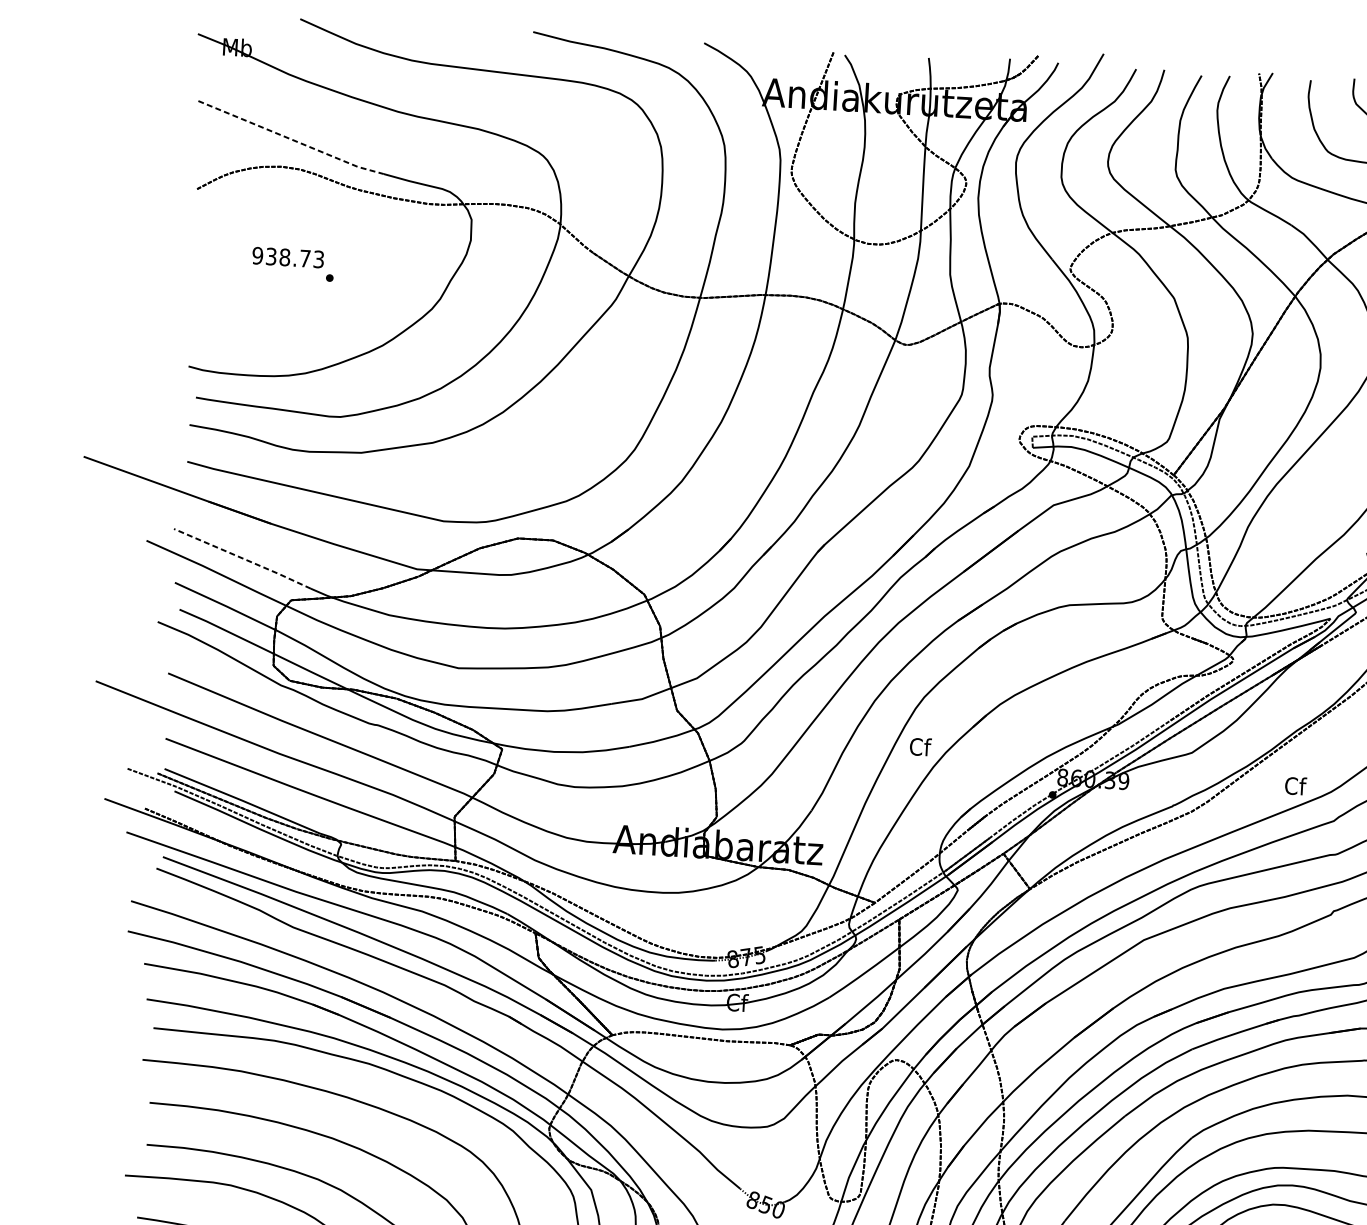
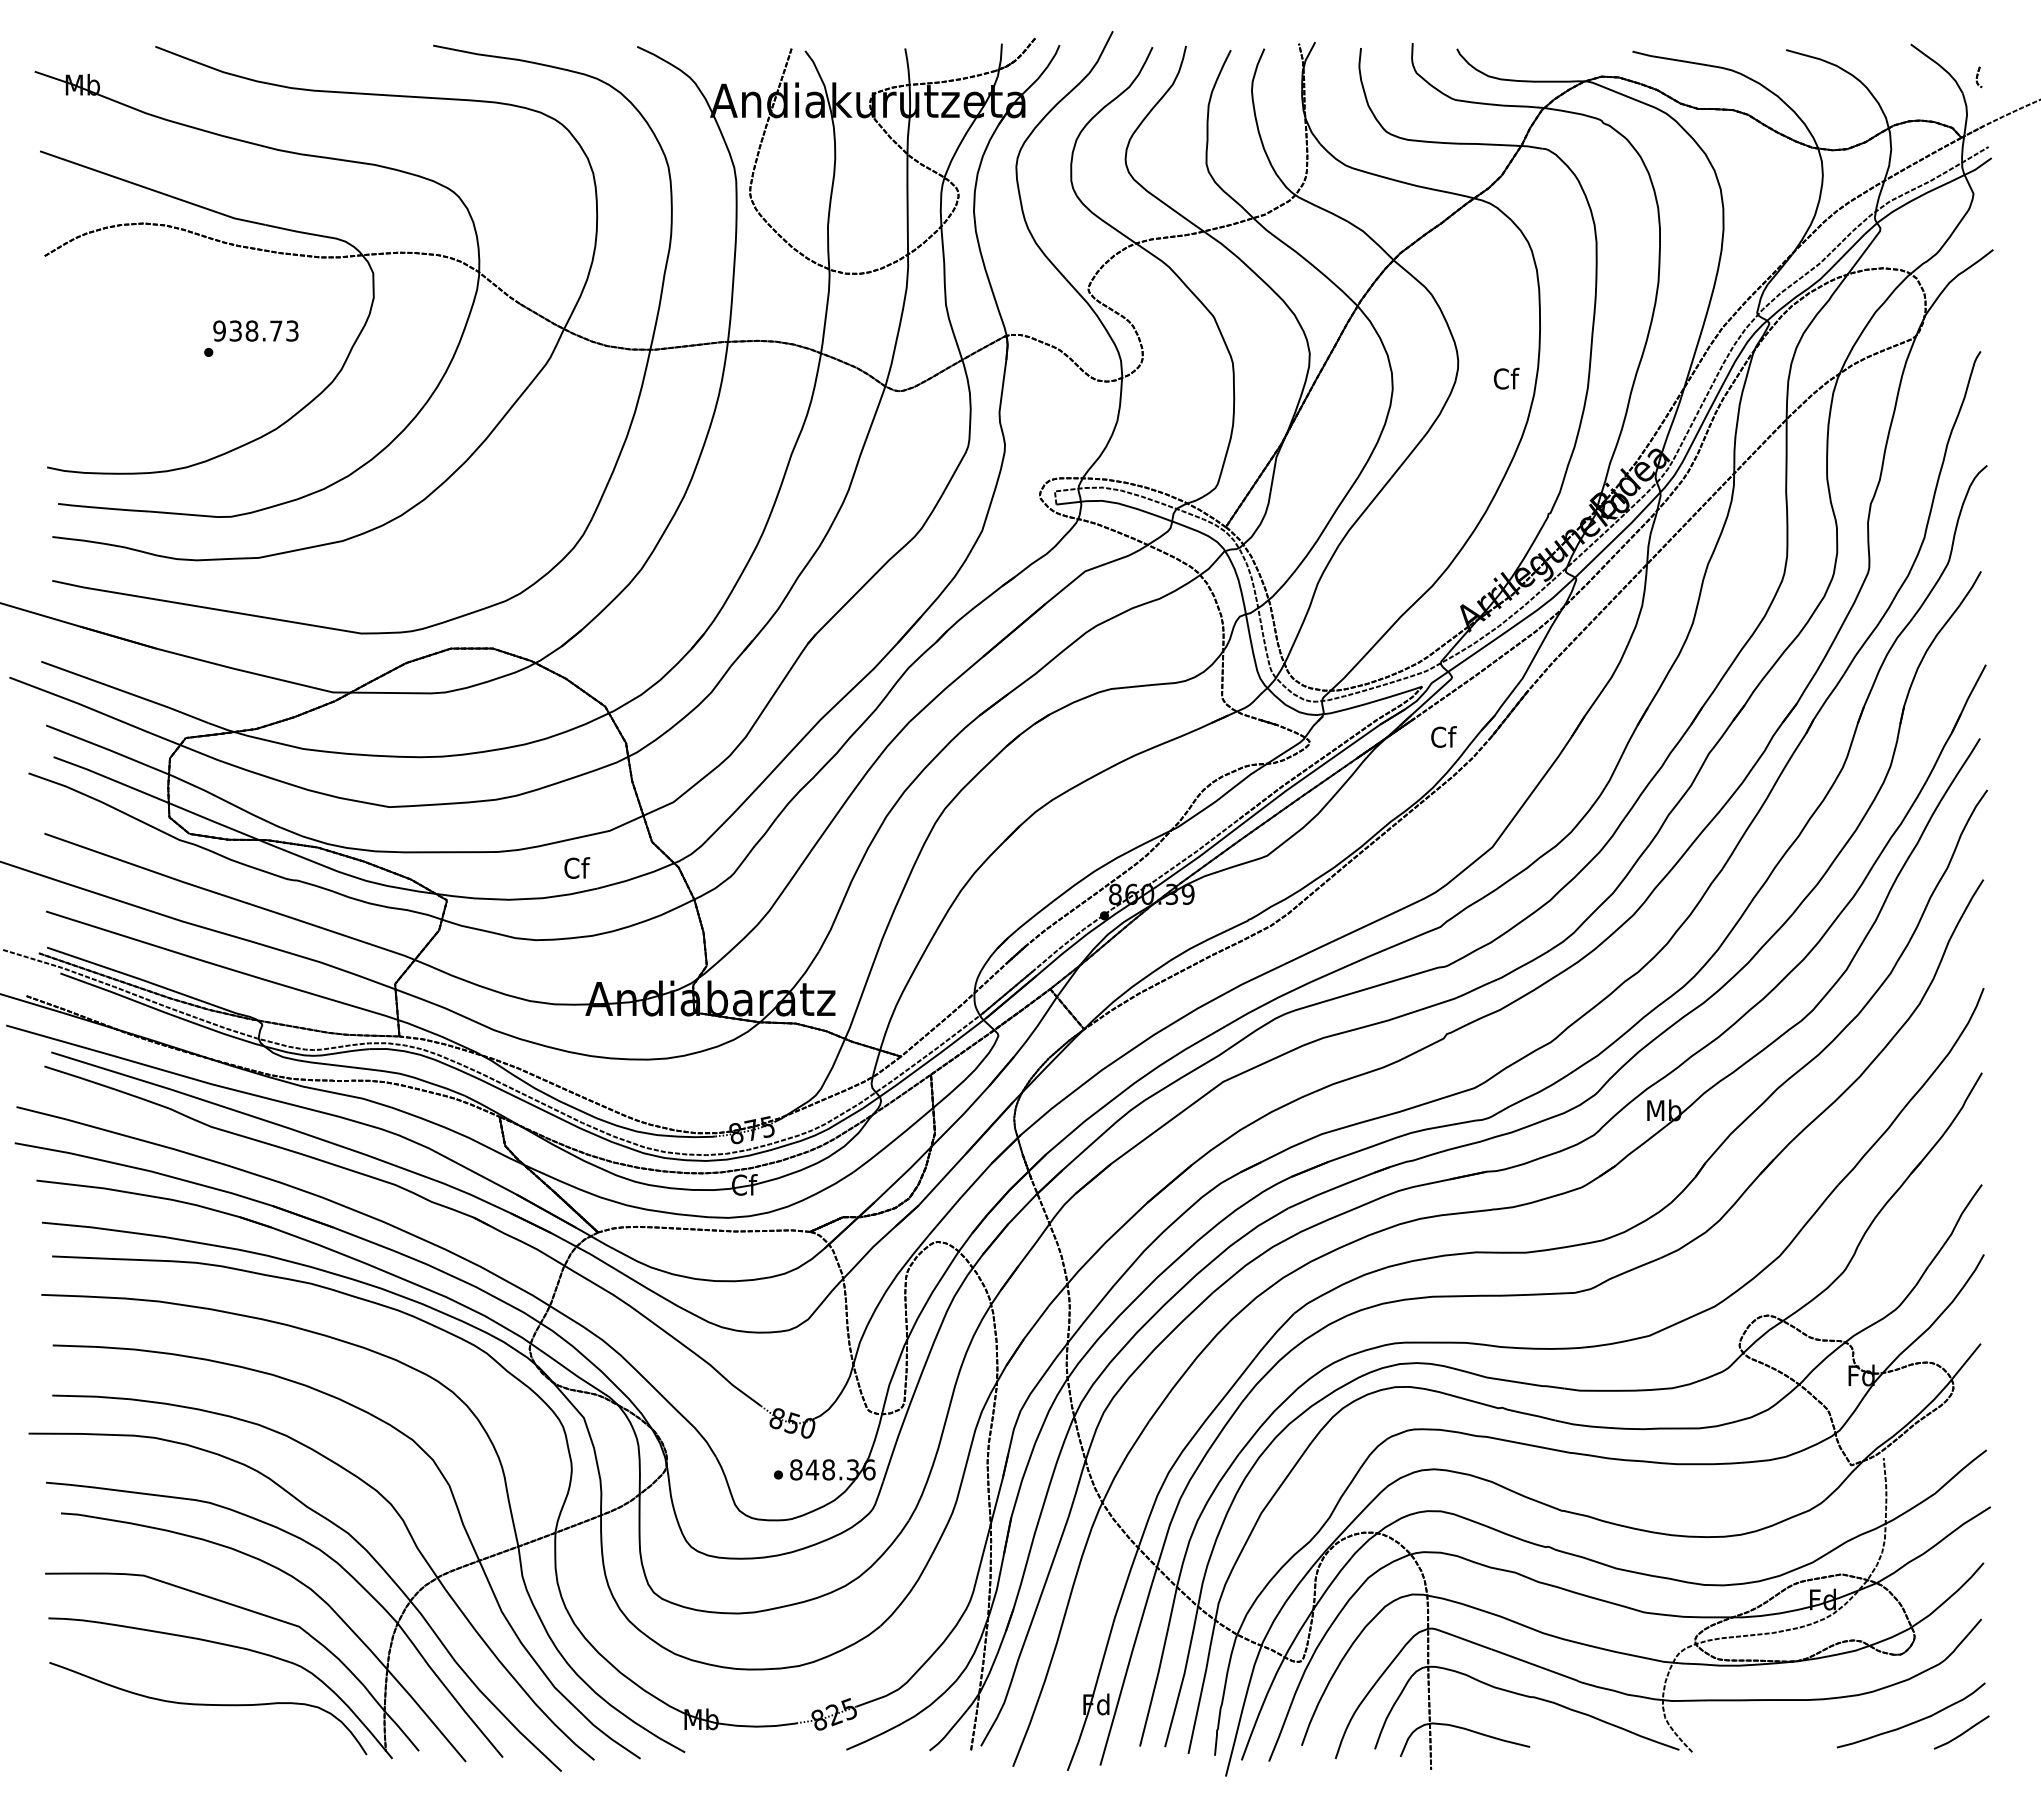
line: (291, 139) -> (153, 190), dashed -> solid
text: (287, 257) -> (255, 330), moved
line: (243, 559) -> (125, 692), dashed -> solid
text: (920, 746) -> (577, 867), moved
text: (1295, 785) -> (1443, 736), moved

